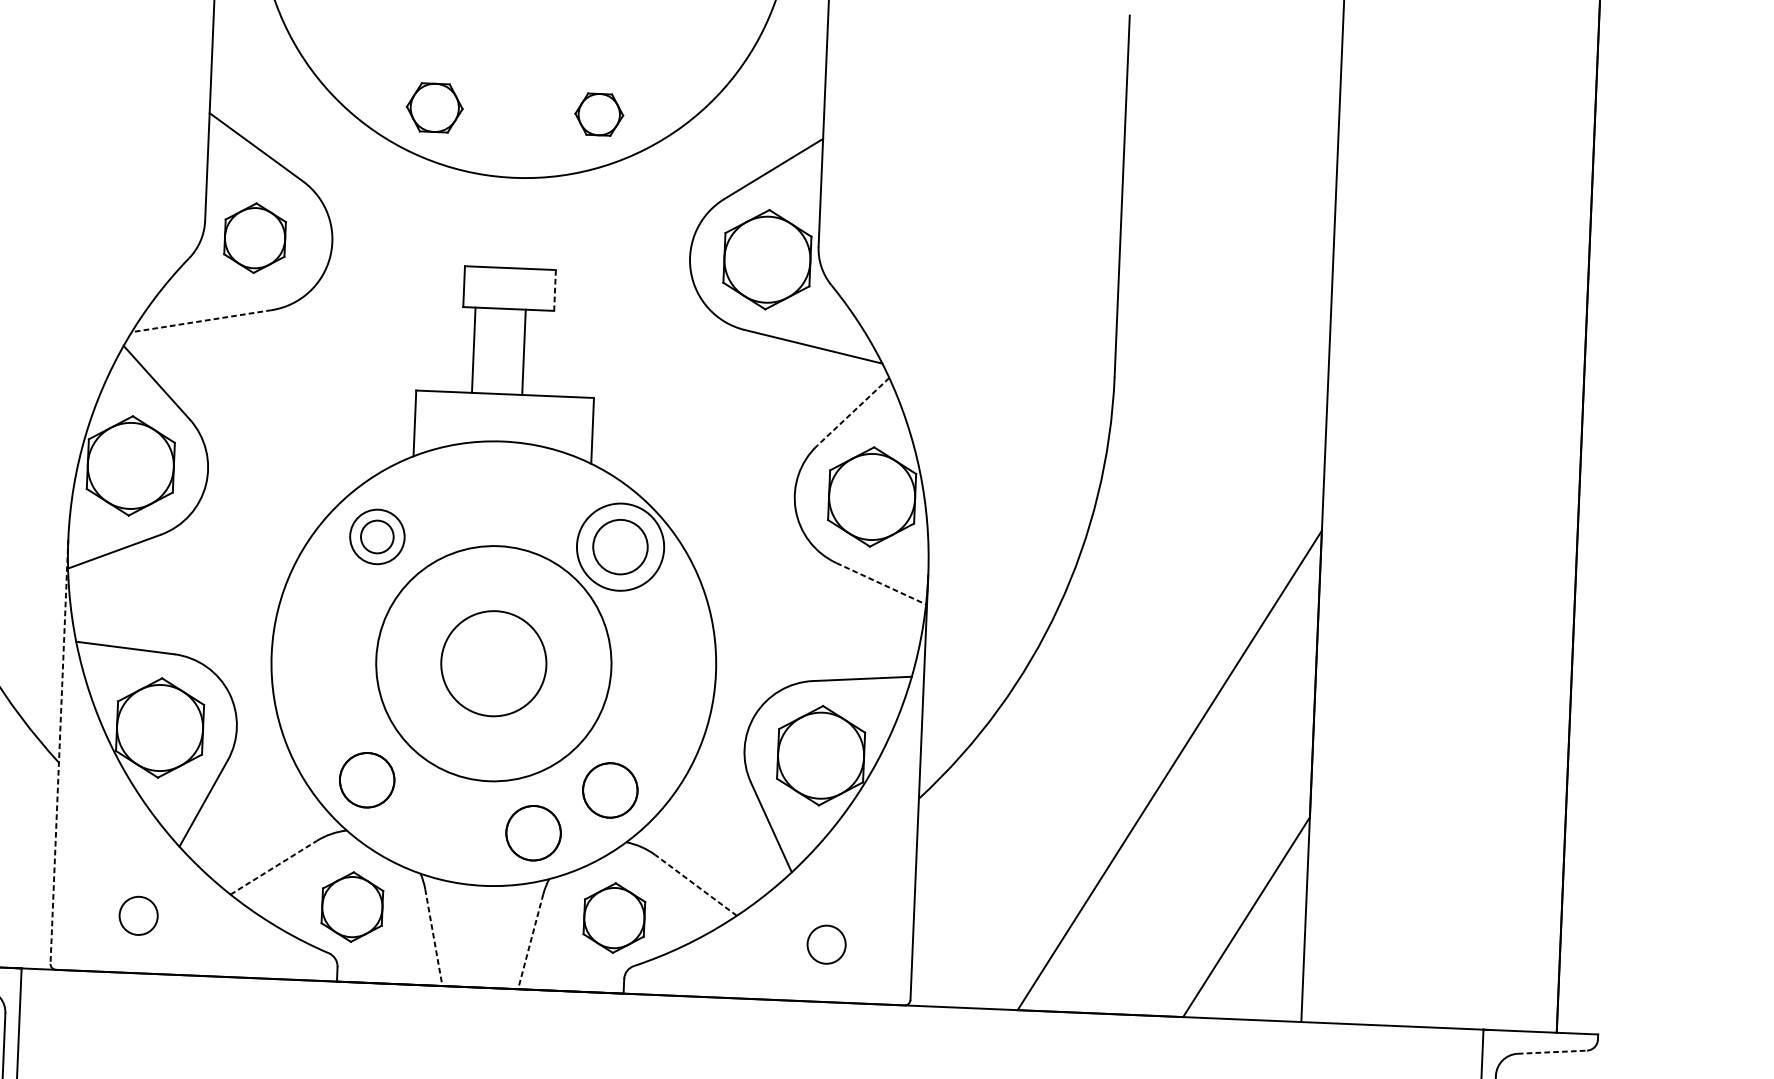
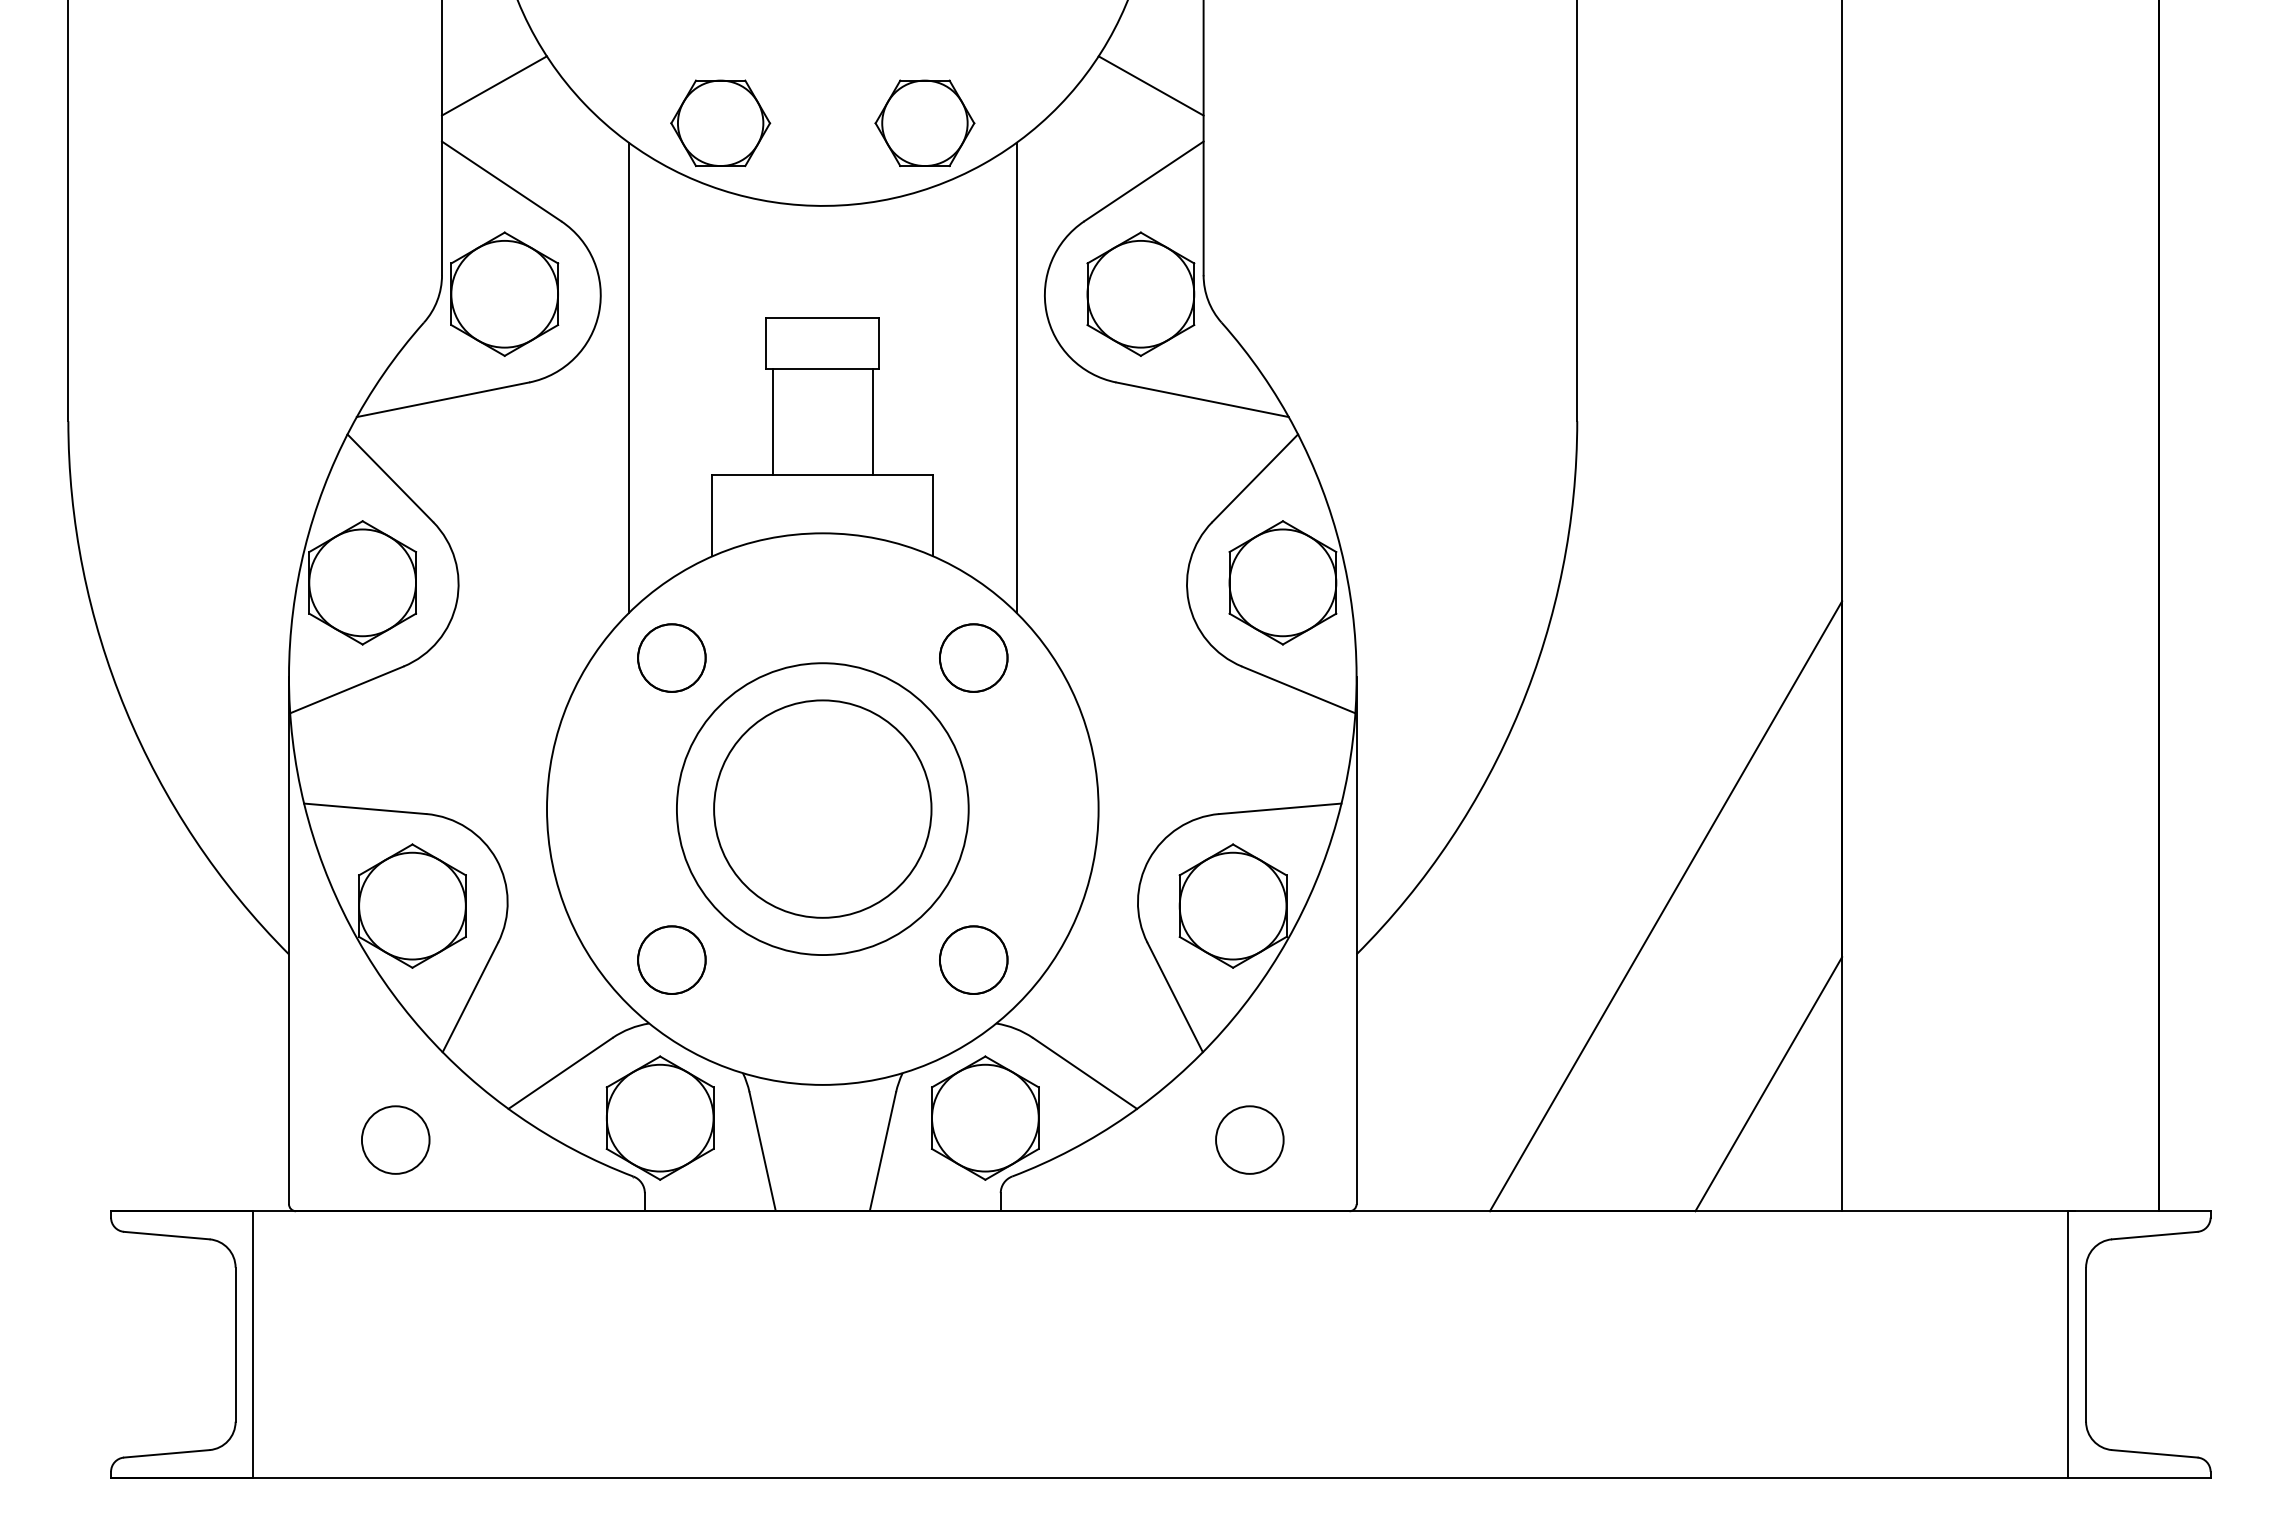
line: (253, 69) -> (494, 85), added
line: (782, 91) -> (1150, 85), added
part: (434, 107) -> (720, 123), size x1.43
part: (598, 114) -> (924, 122), size x1.67
part: (254, 237) -> (504, 293), size x1.43
line: (555, 290) -> (879, 343), dashed -> solid
line: (351, 309) -> (628, 377), added
line: (202, 320) -> (443, 399), dashed -> solid
line: (664, 322) -> (1016, 377), added
line: (473, 350) -> (872, 421), moved
line: (523, 352) -> (772, 421), moved
line: (852, 411) -> (1254, 478), dashed -> solid
circle: (377, 536) -> (671, 657), size x1.67
circle: (620, 546) -> (973, 657), size x0.62
line: (881, 584) -> (1299, 690), dashed -> solid
circle: (493, 663) -> (822, 808), size x1.67
line: (59, 752) -> (289, 941), dashed -> solid
circle: (533, 832) -> (880, 1016), removed
line: (273, 867) -> (560, 1073), dashed -> solid
line: (696, 885) -> (1085, 1073), dashed -> solid
part: (351, 906) -> (659, 1117), size x1.43
circle: (138, 915) -> (395, 1139), size x1.43
part: (614, 917) -> (985, 1117), size x1.43
line: (433, 936) -> (762, 1150), dashed -> solid
line: (531, 940) -> (883, 1150), dashed -> solid
circle: (826, 944) -> (1249, 1139), size x1.43
line: (1552, 1052) -> (2154, 1235), dashed -> solid

